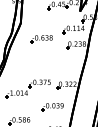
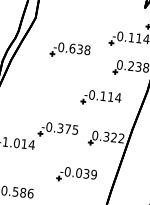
part: (61, 63) -> (101, 98), added

